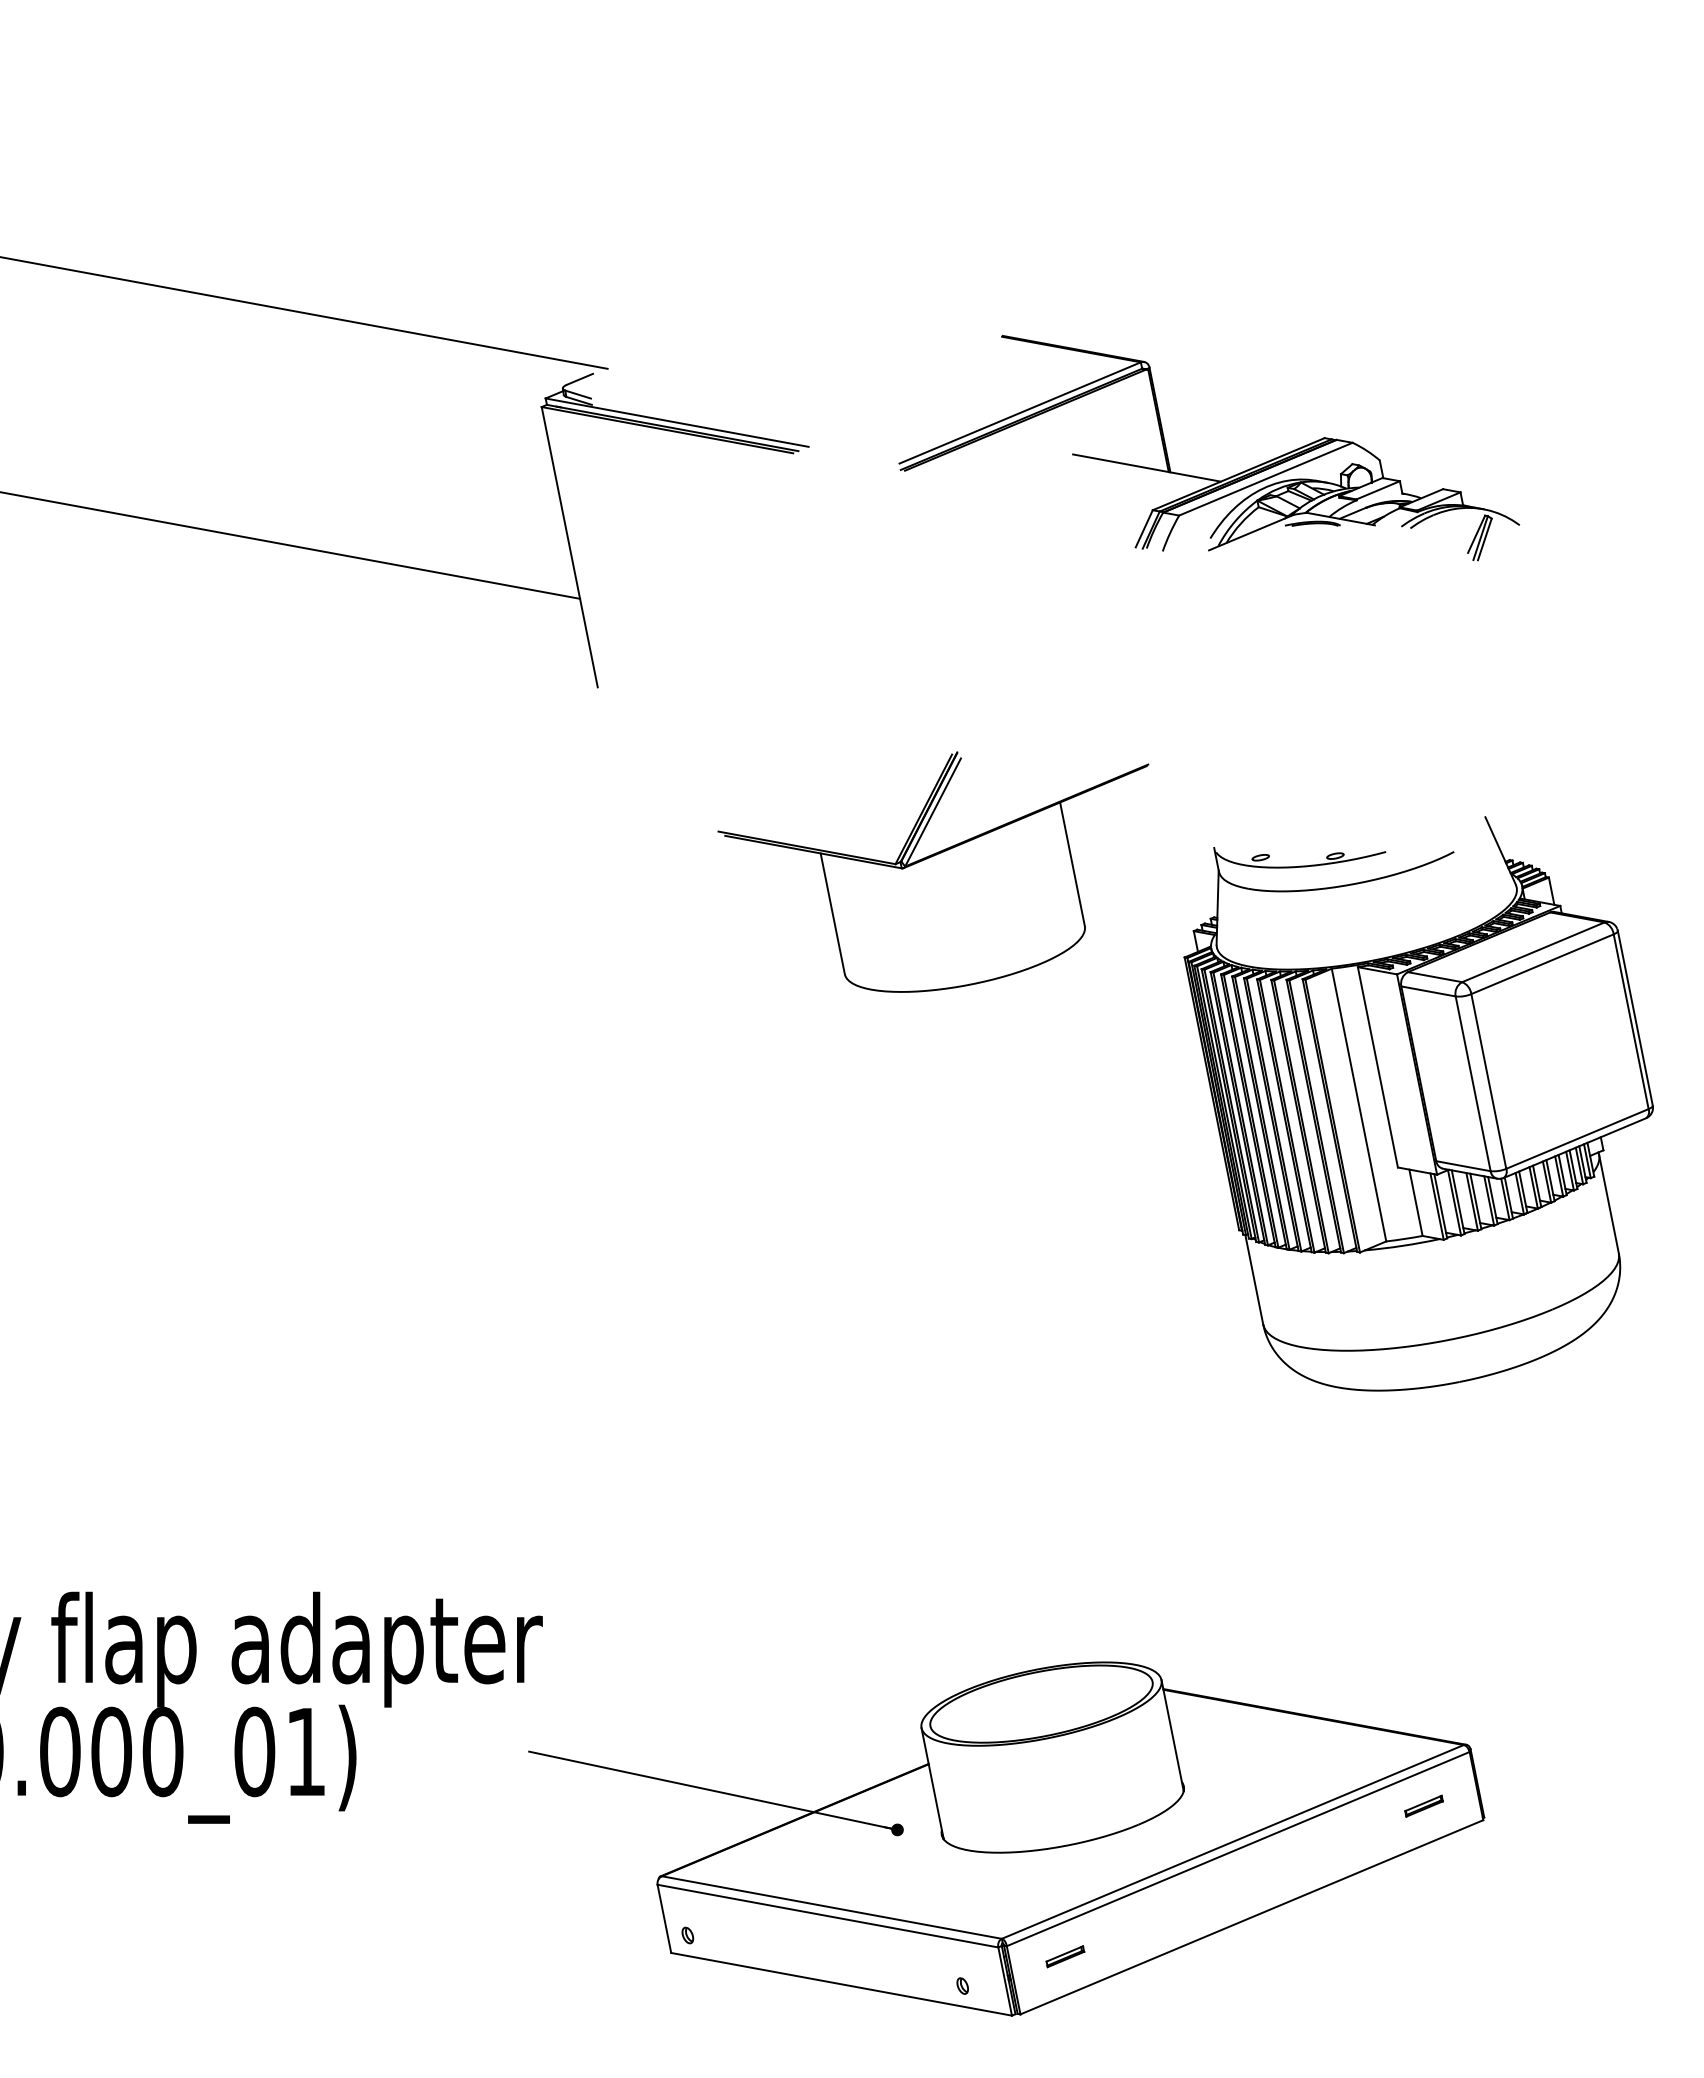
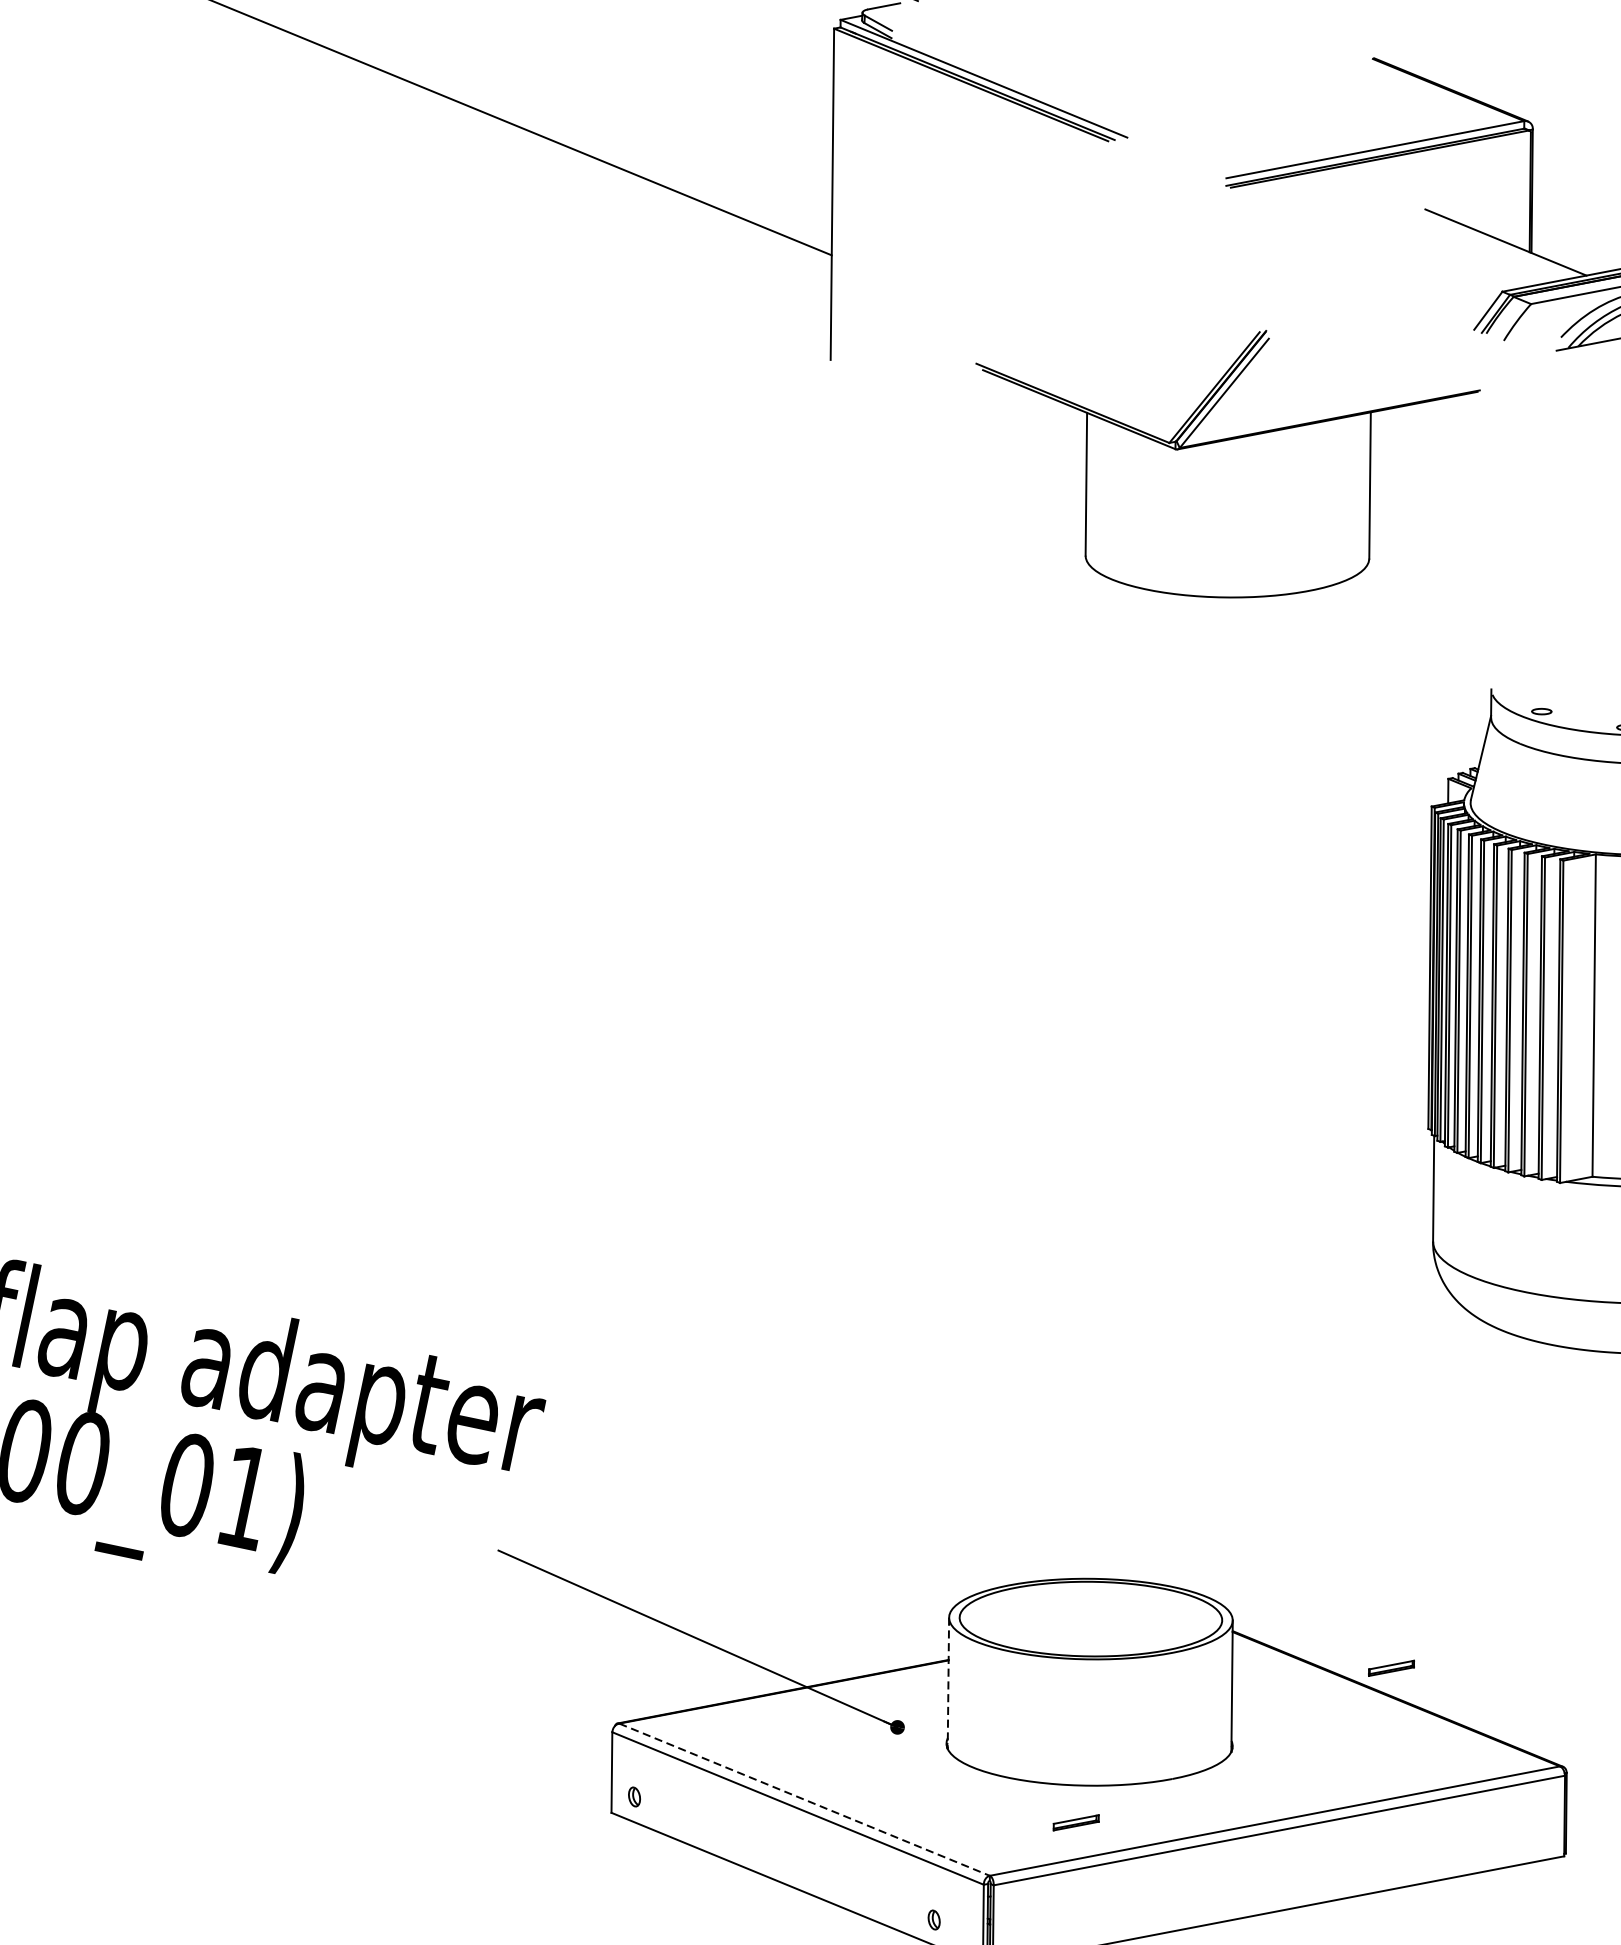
part: (933, 871) -> (1210, 460), moved
line: (932, 1783) -> (948, 1683), solid -> dashed
part: (1423, 1805) -> (1391, 1667), moved
line: (831, 1907) -> (804, 1799), solid -> dashed
part: (1065, 1956) -> (1076, 1822), moved

